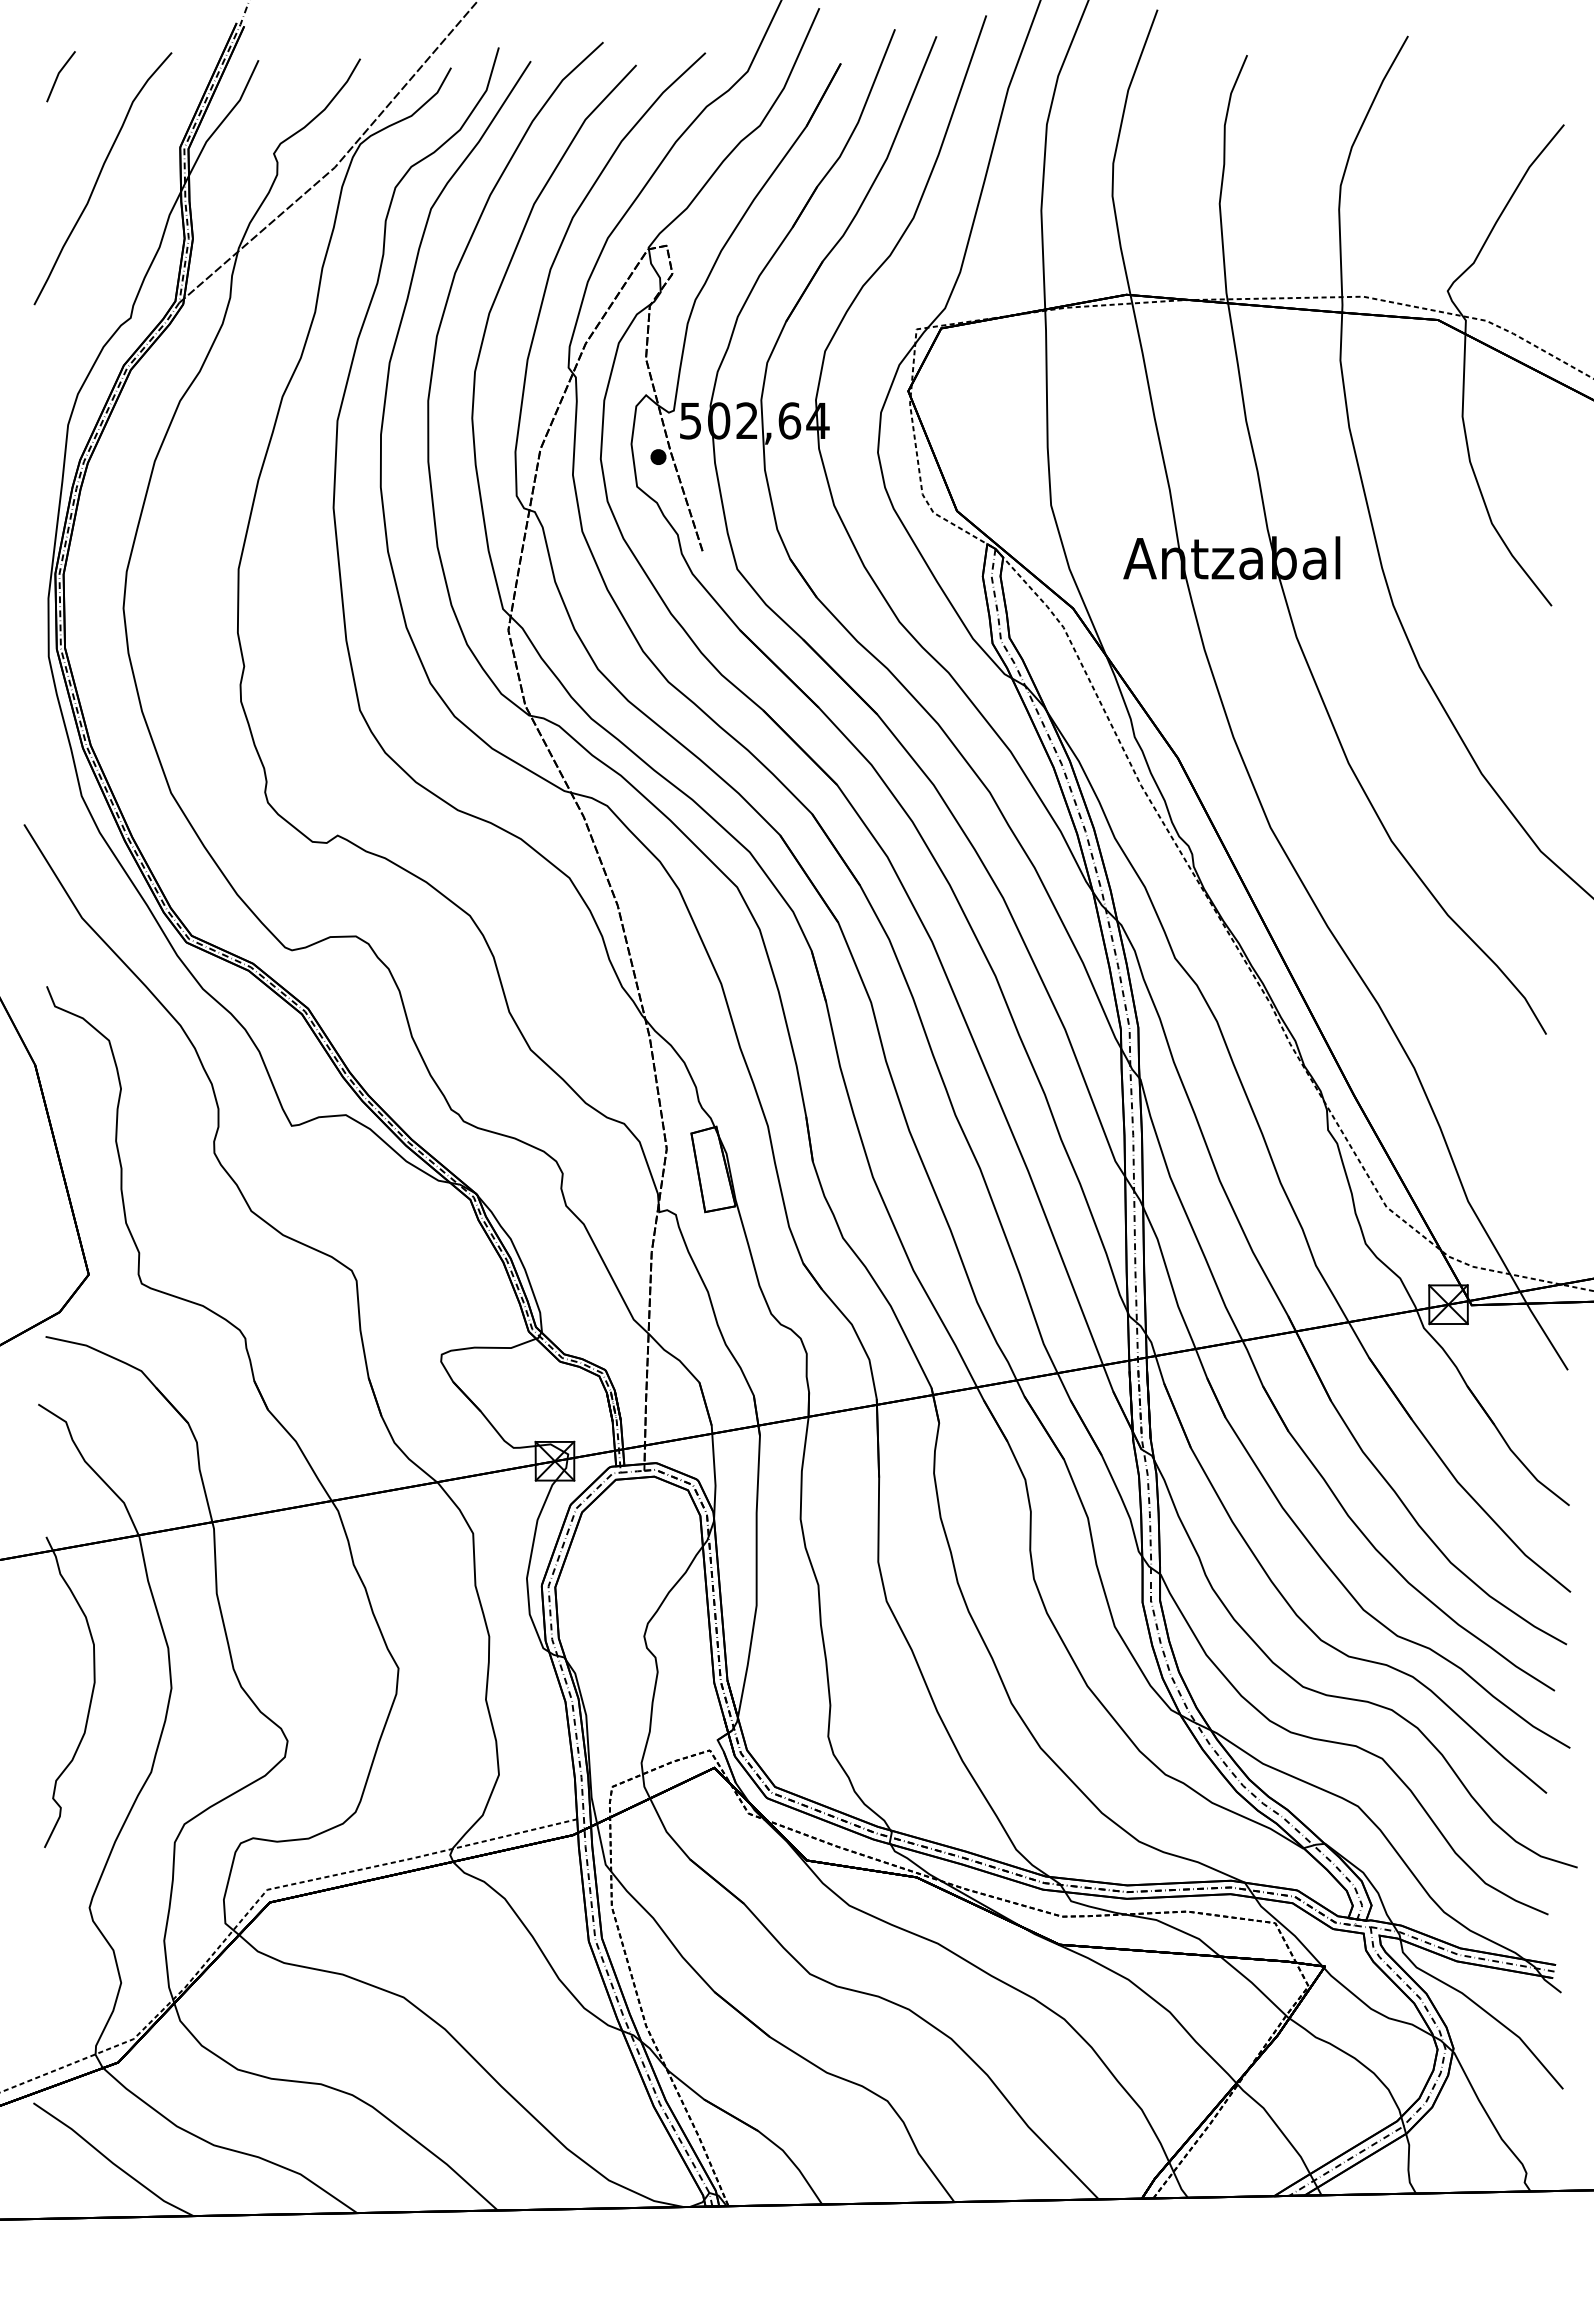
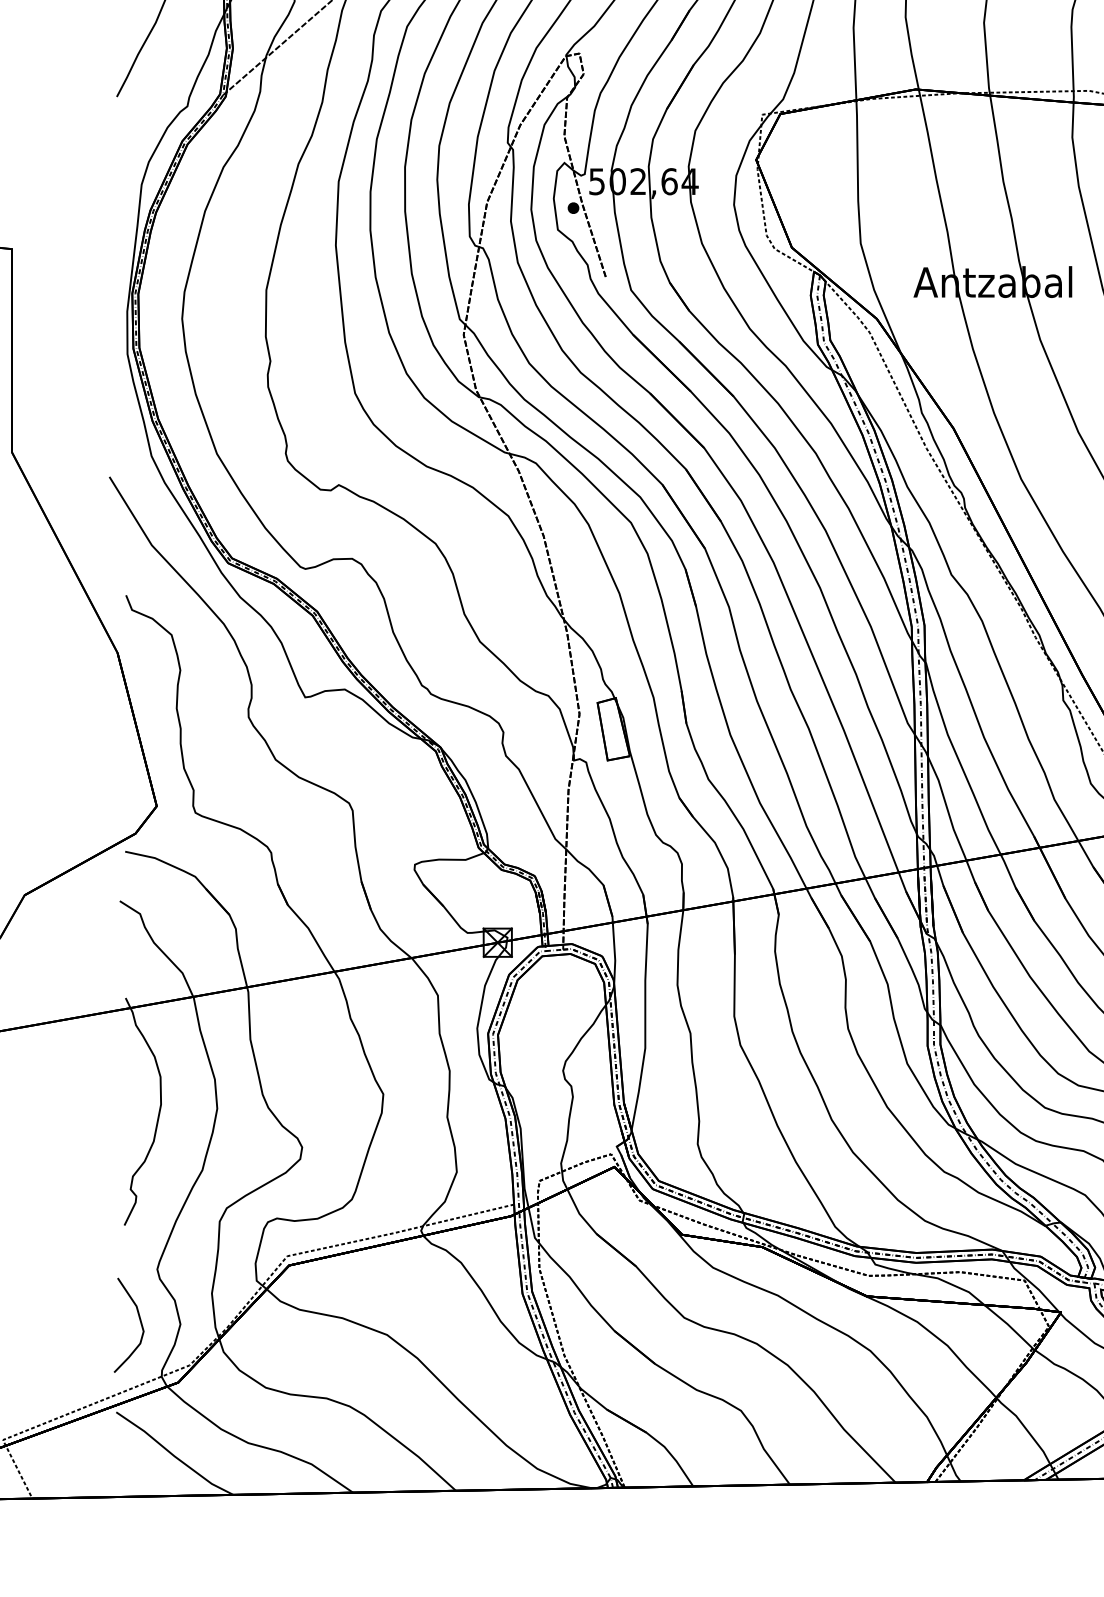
curve: (66, 1981) -> (140, 1323), added

